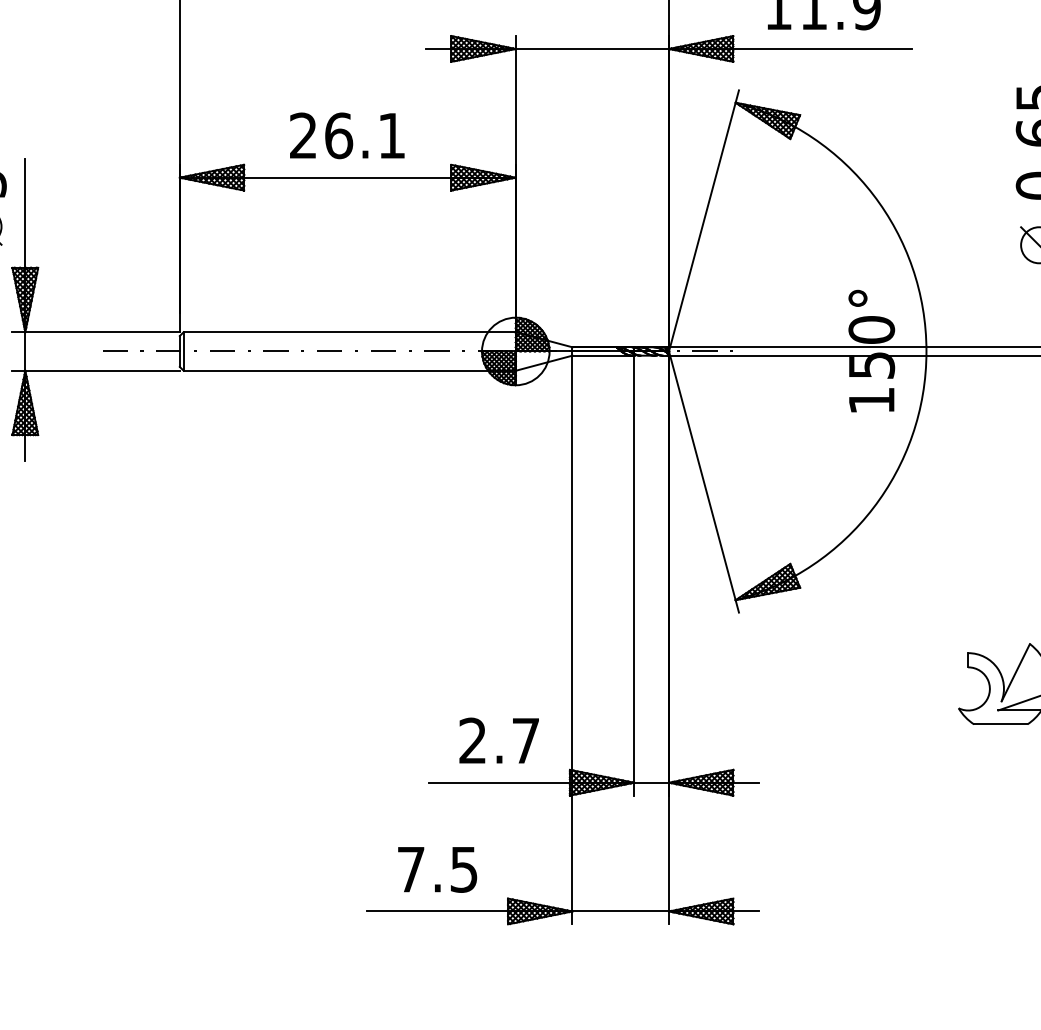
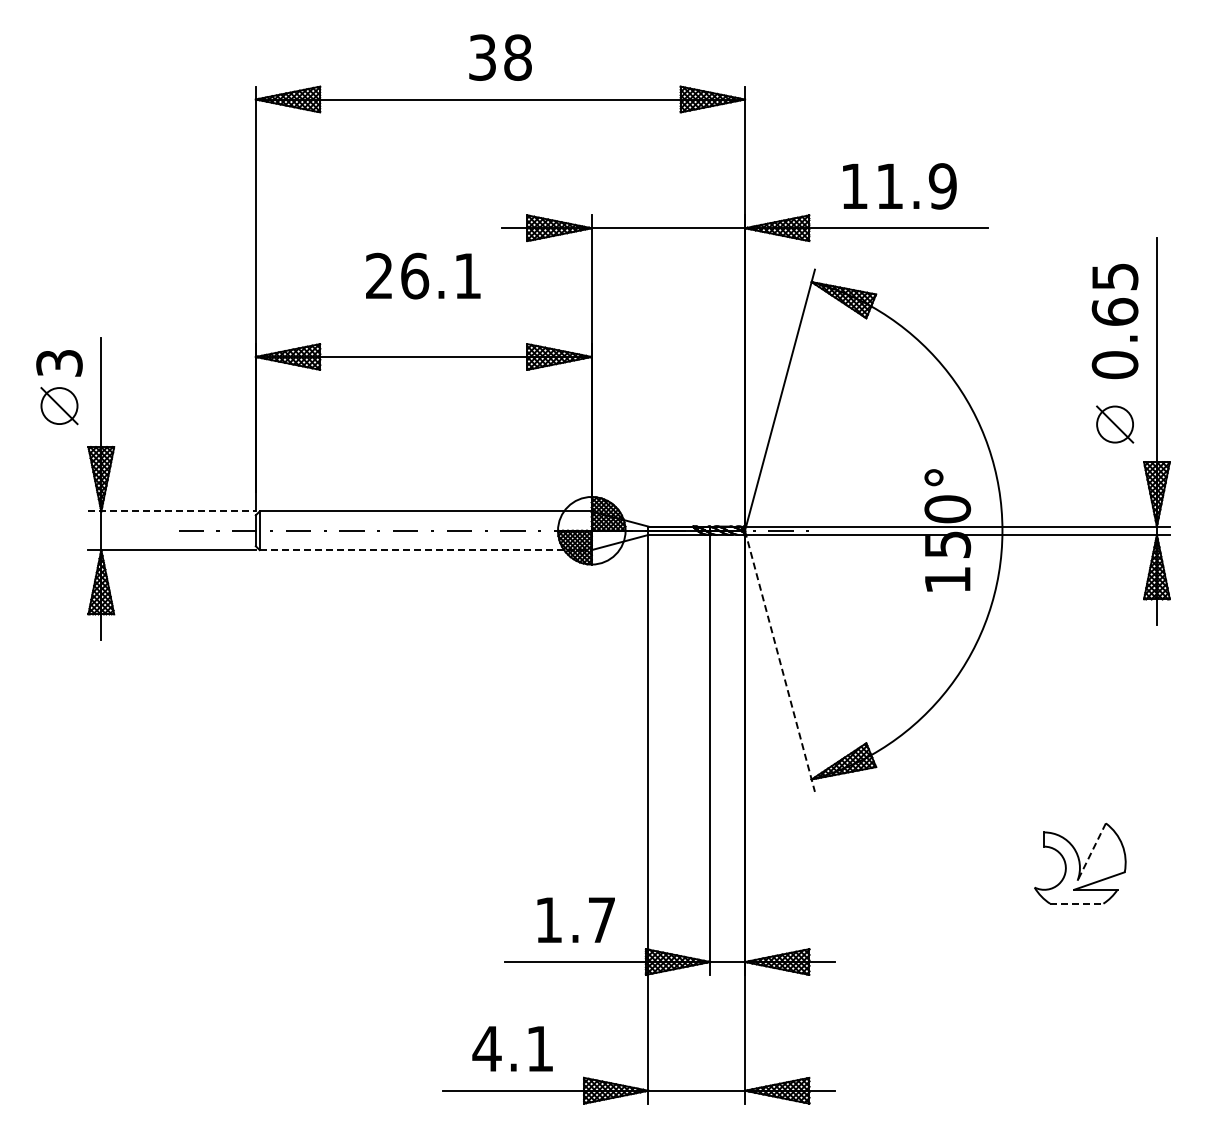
text: (347, 135) -> (423, 275), moved
line: (96, 332) -> (172, 511), solid -> dashed
line: (350, 371) -> (426, 550), solid -> dashed
line: (704, 482) -> (780, 661), solid -> dashed
line: (1015, 673) -> (1091, 852), solid -> dashed
line: (1000, 724) -> (1076, 903), solid -> dashed
text: (472, 740) -> (548, 919), 2.7 -> 1.7
text: (436, 870) -> (512, 1049), 7.5 -> 4.1

